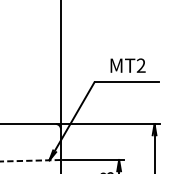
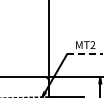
line: (125, 82) -> (84, 54), solid -> dashed

